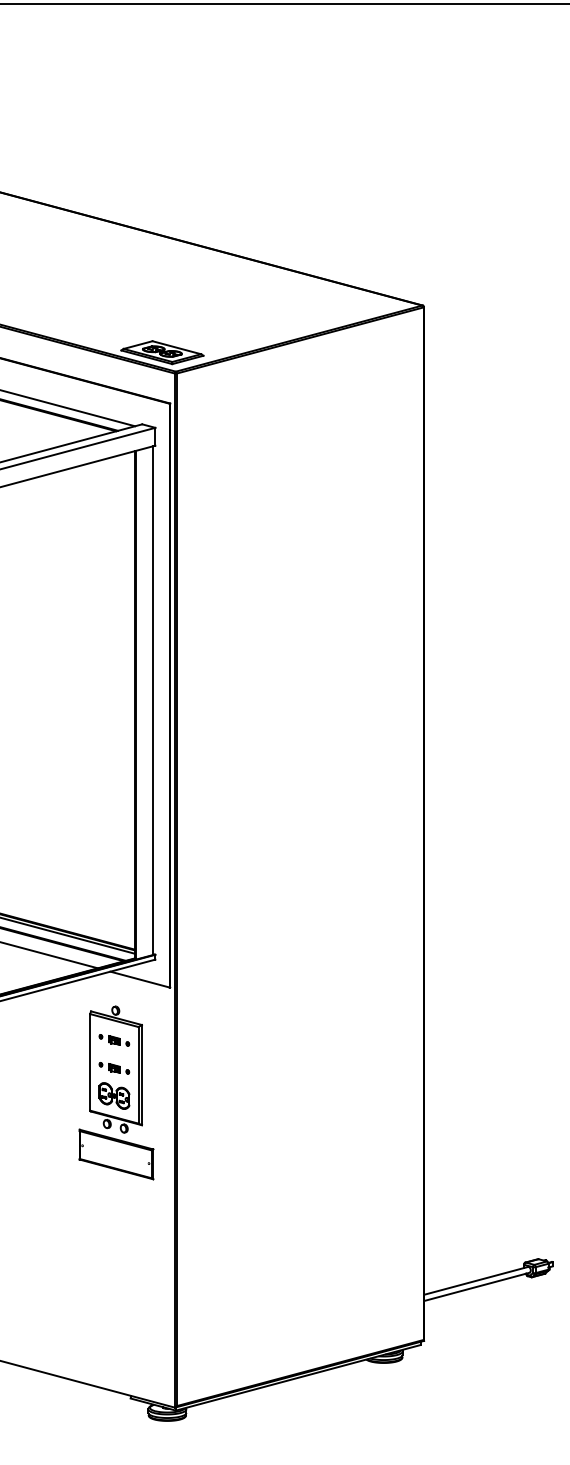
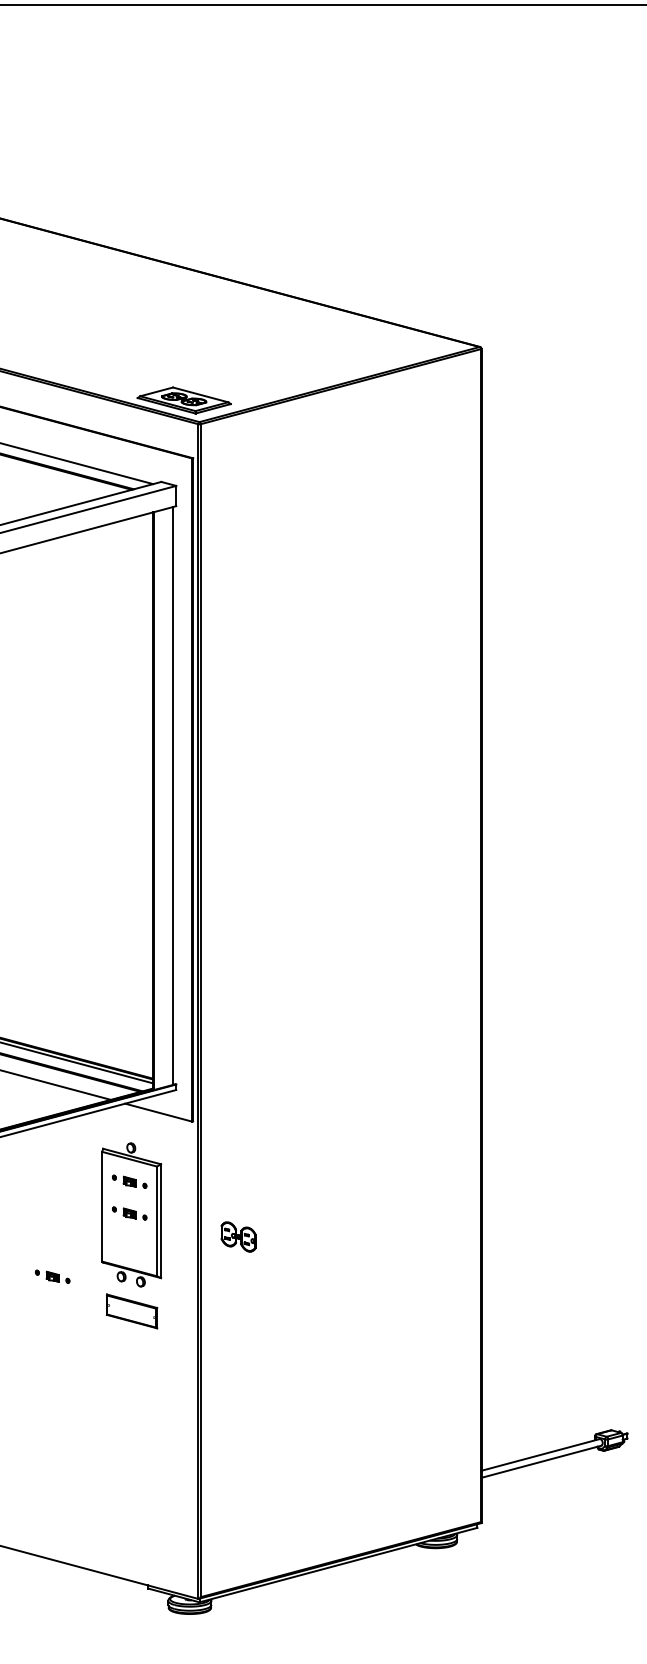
part: (114, 1095) -> (238, 1236), moved
part: (46, 1123) -> (52, 1276), added
part: (115, 1154) -> (131, 1311), size x0.6

